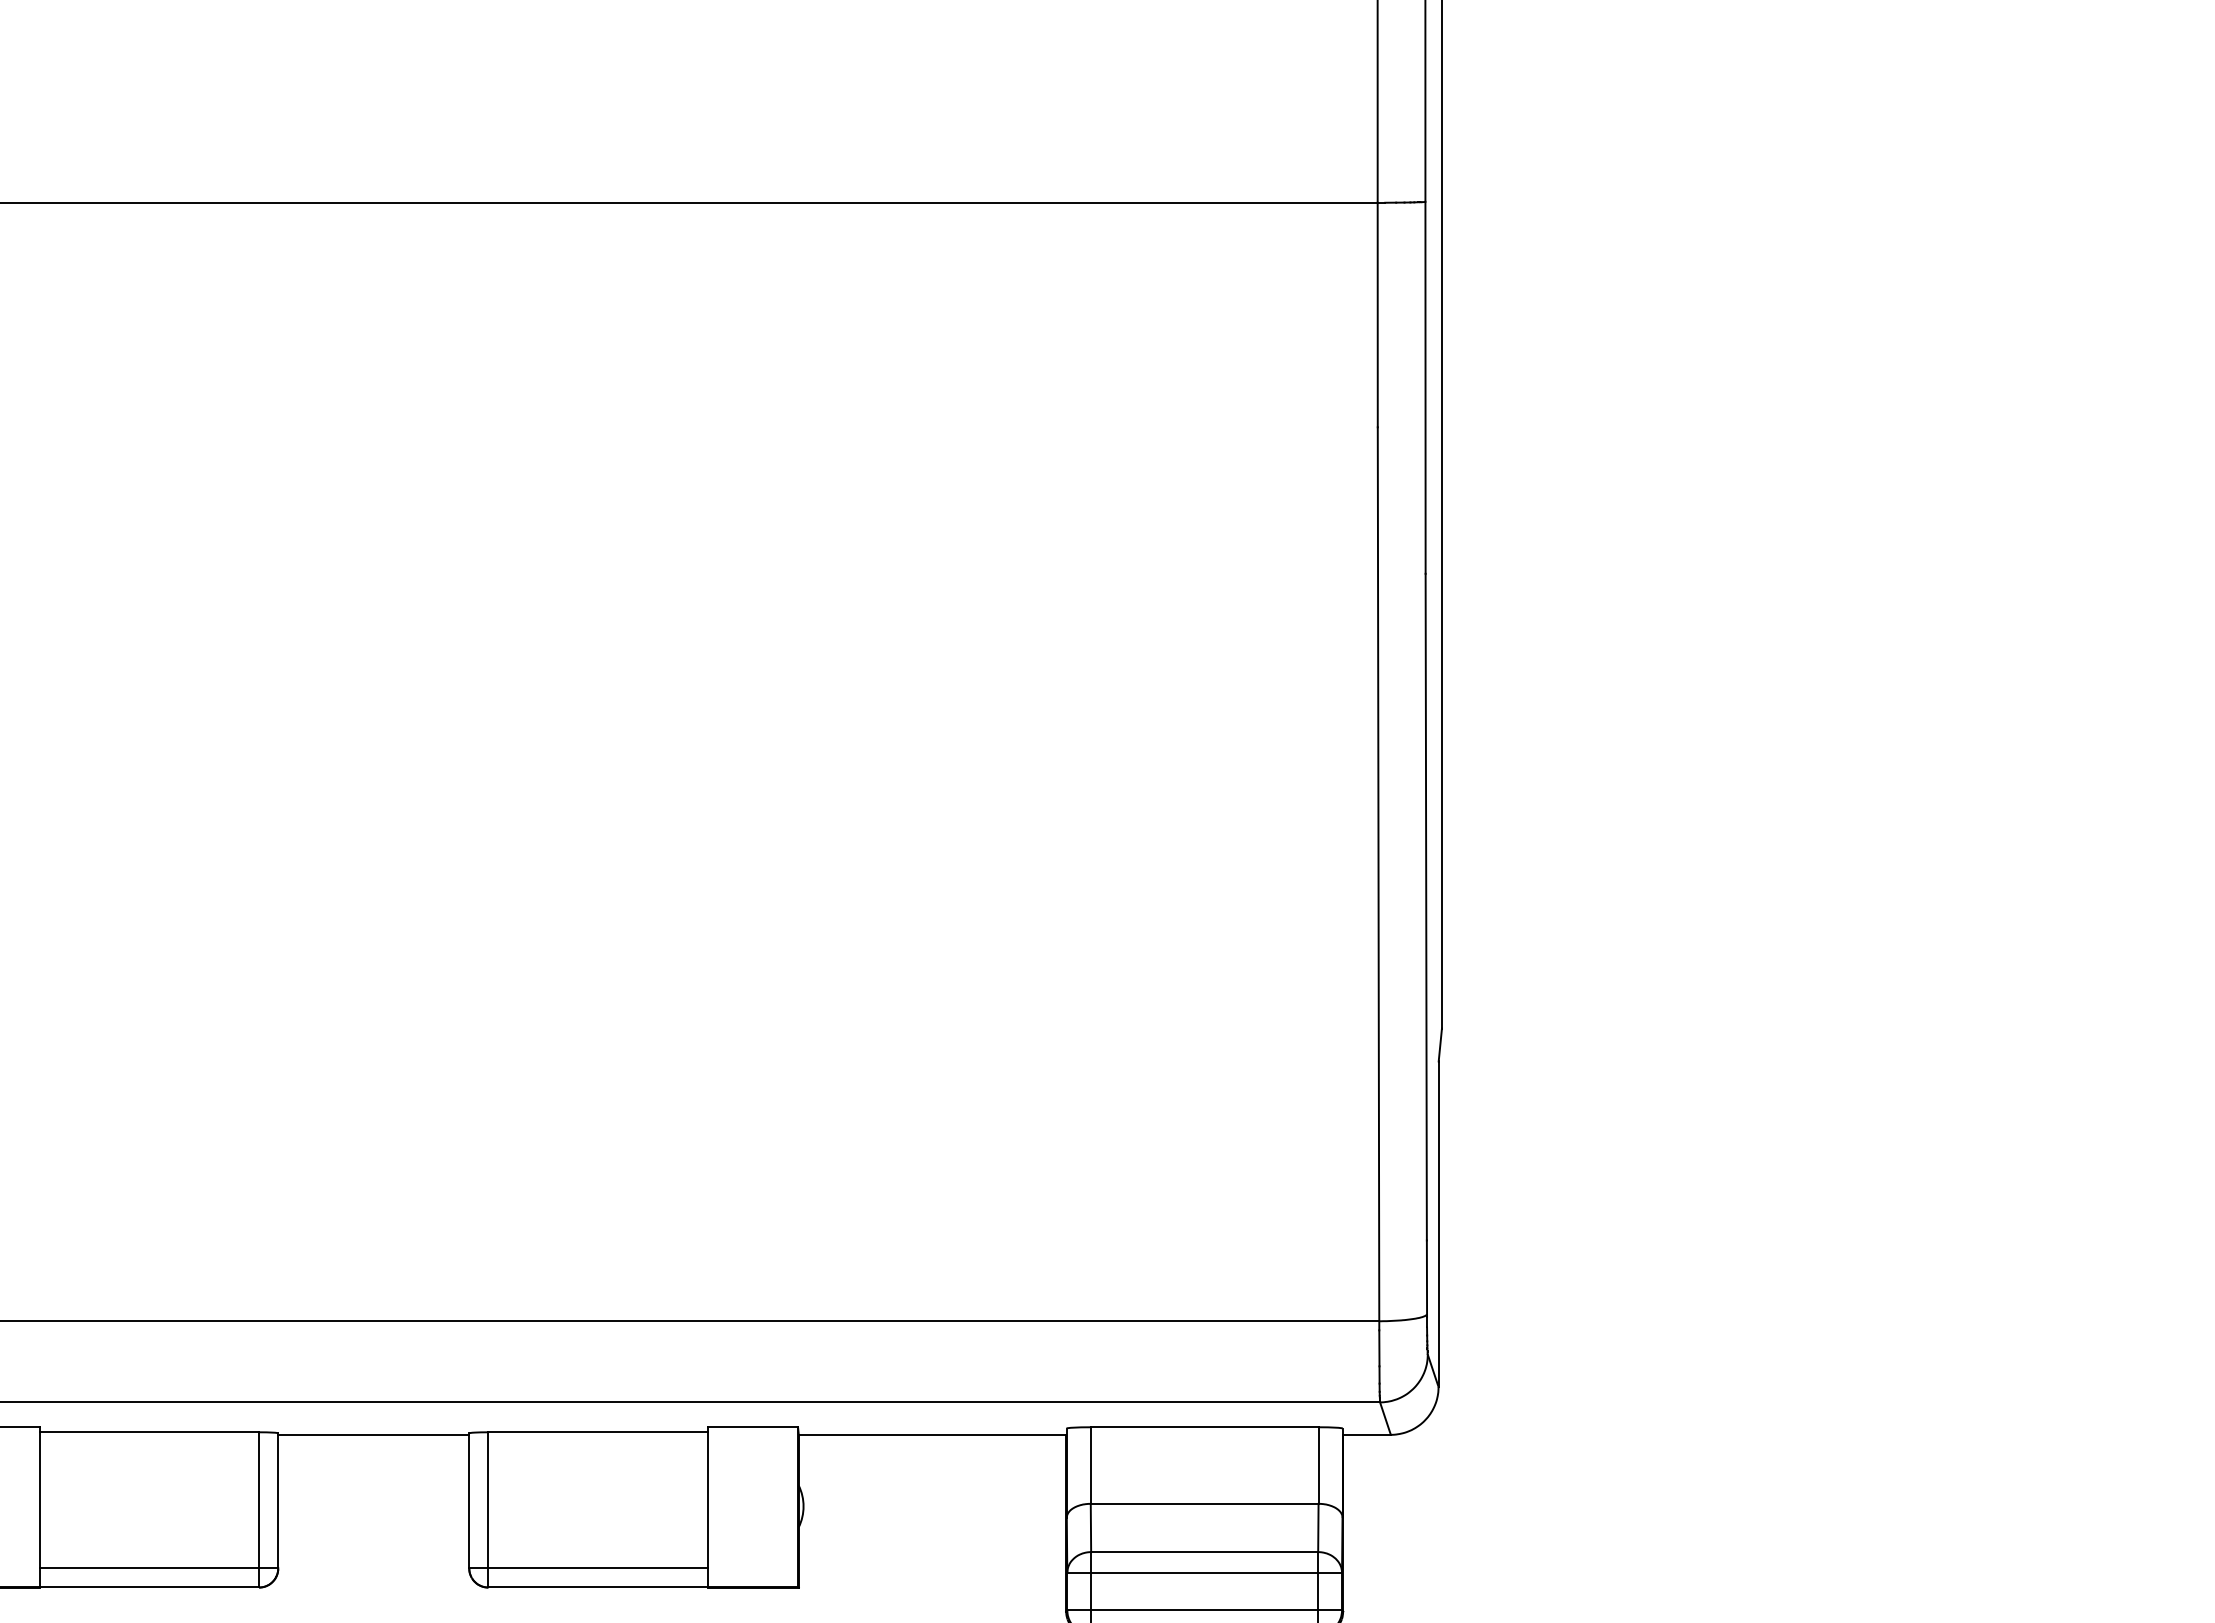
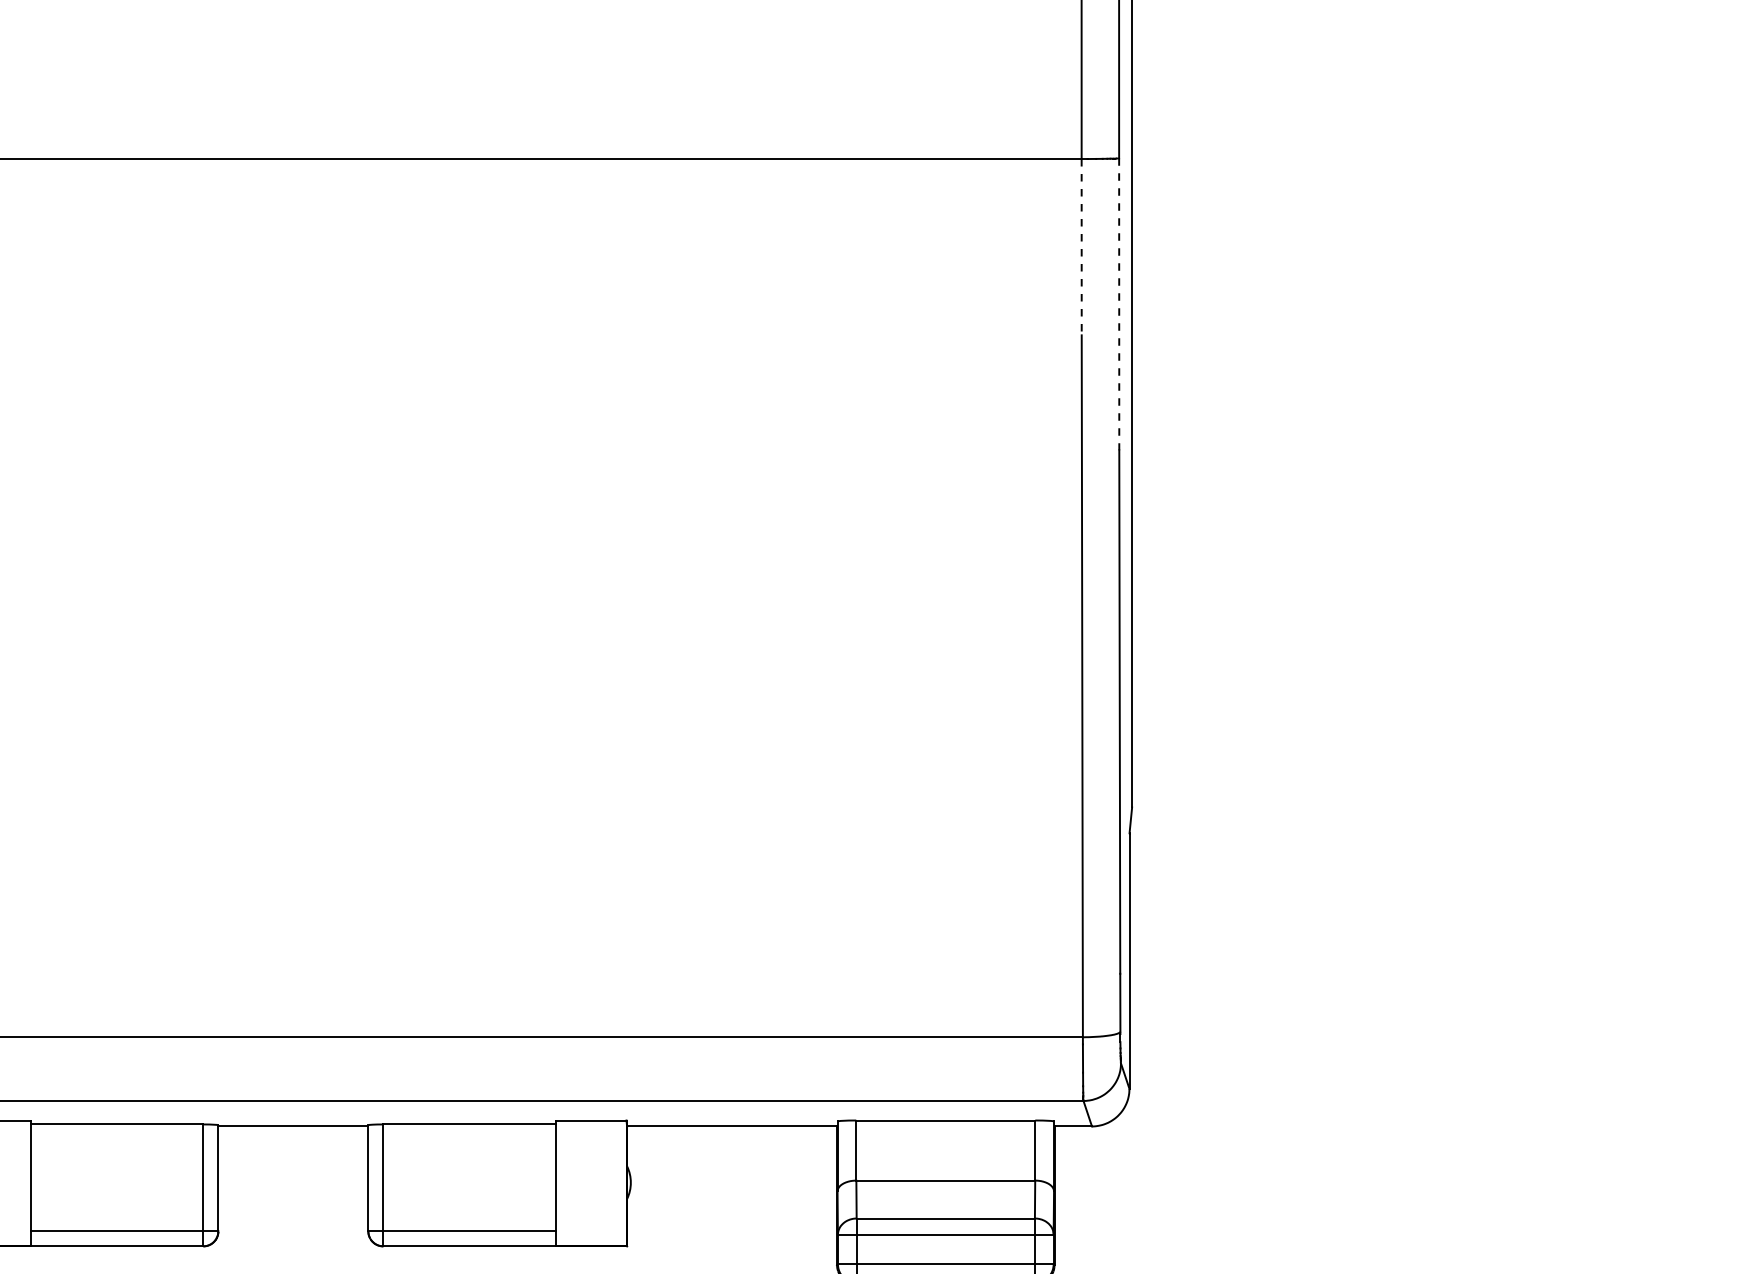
line: (1377, 315) -> (1081, 247), solid -> dashed
line: (1425, 388) -> (1119, 304), solid -> dashed

